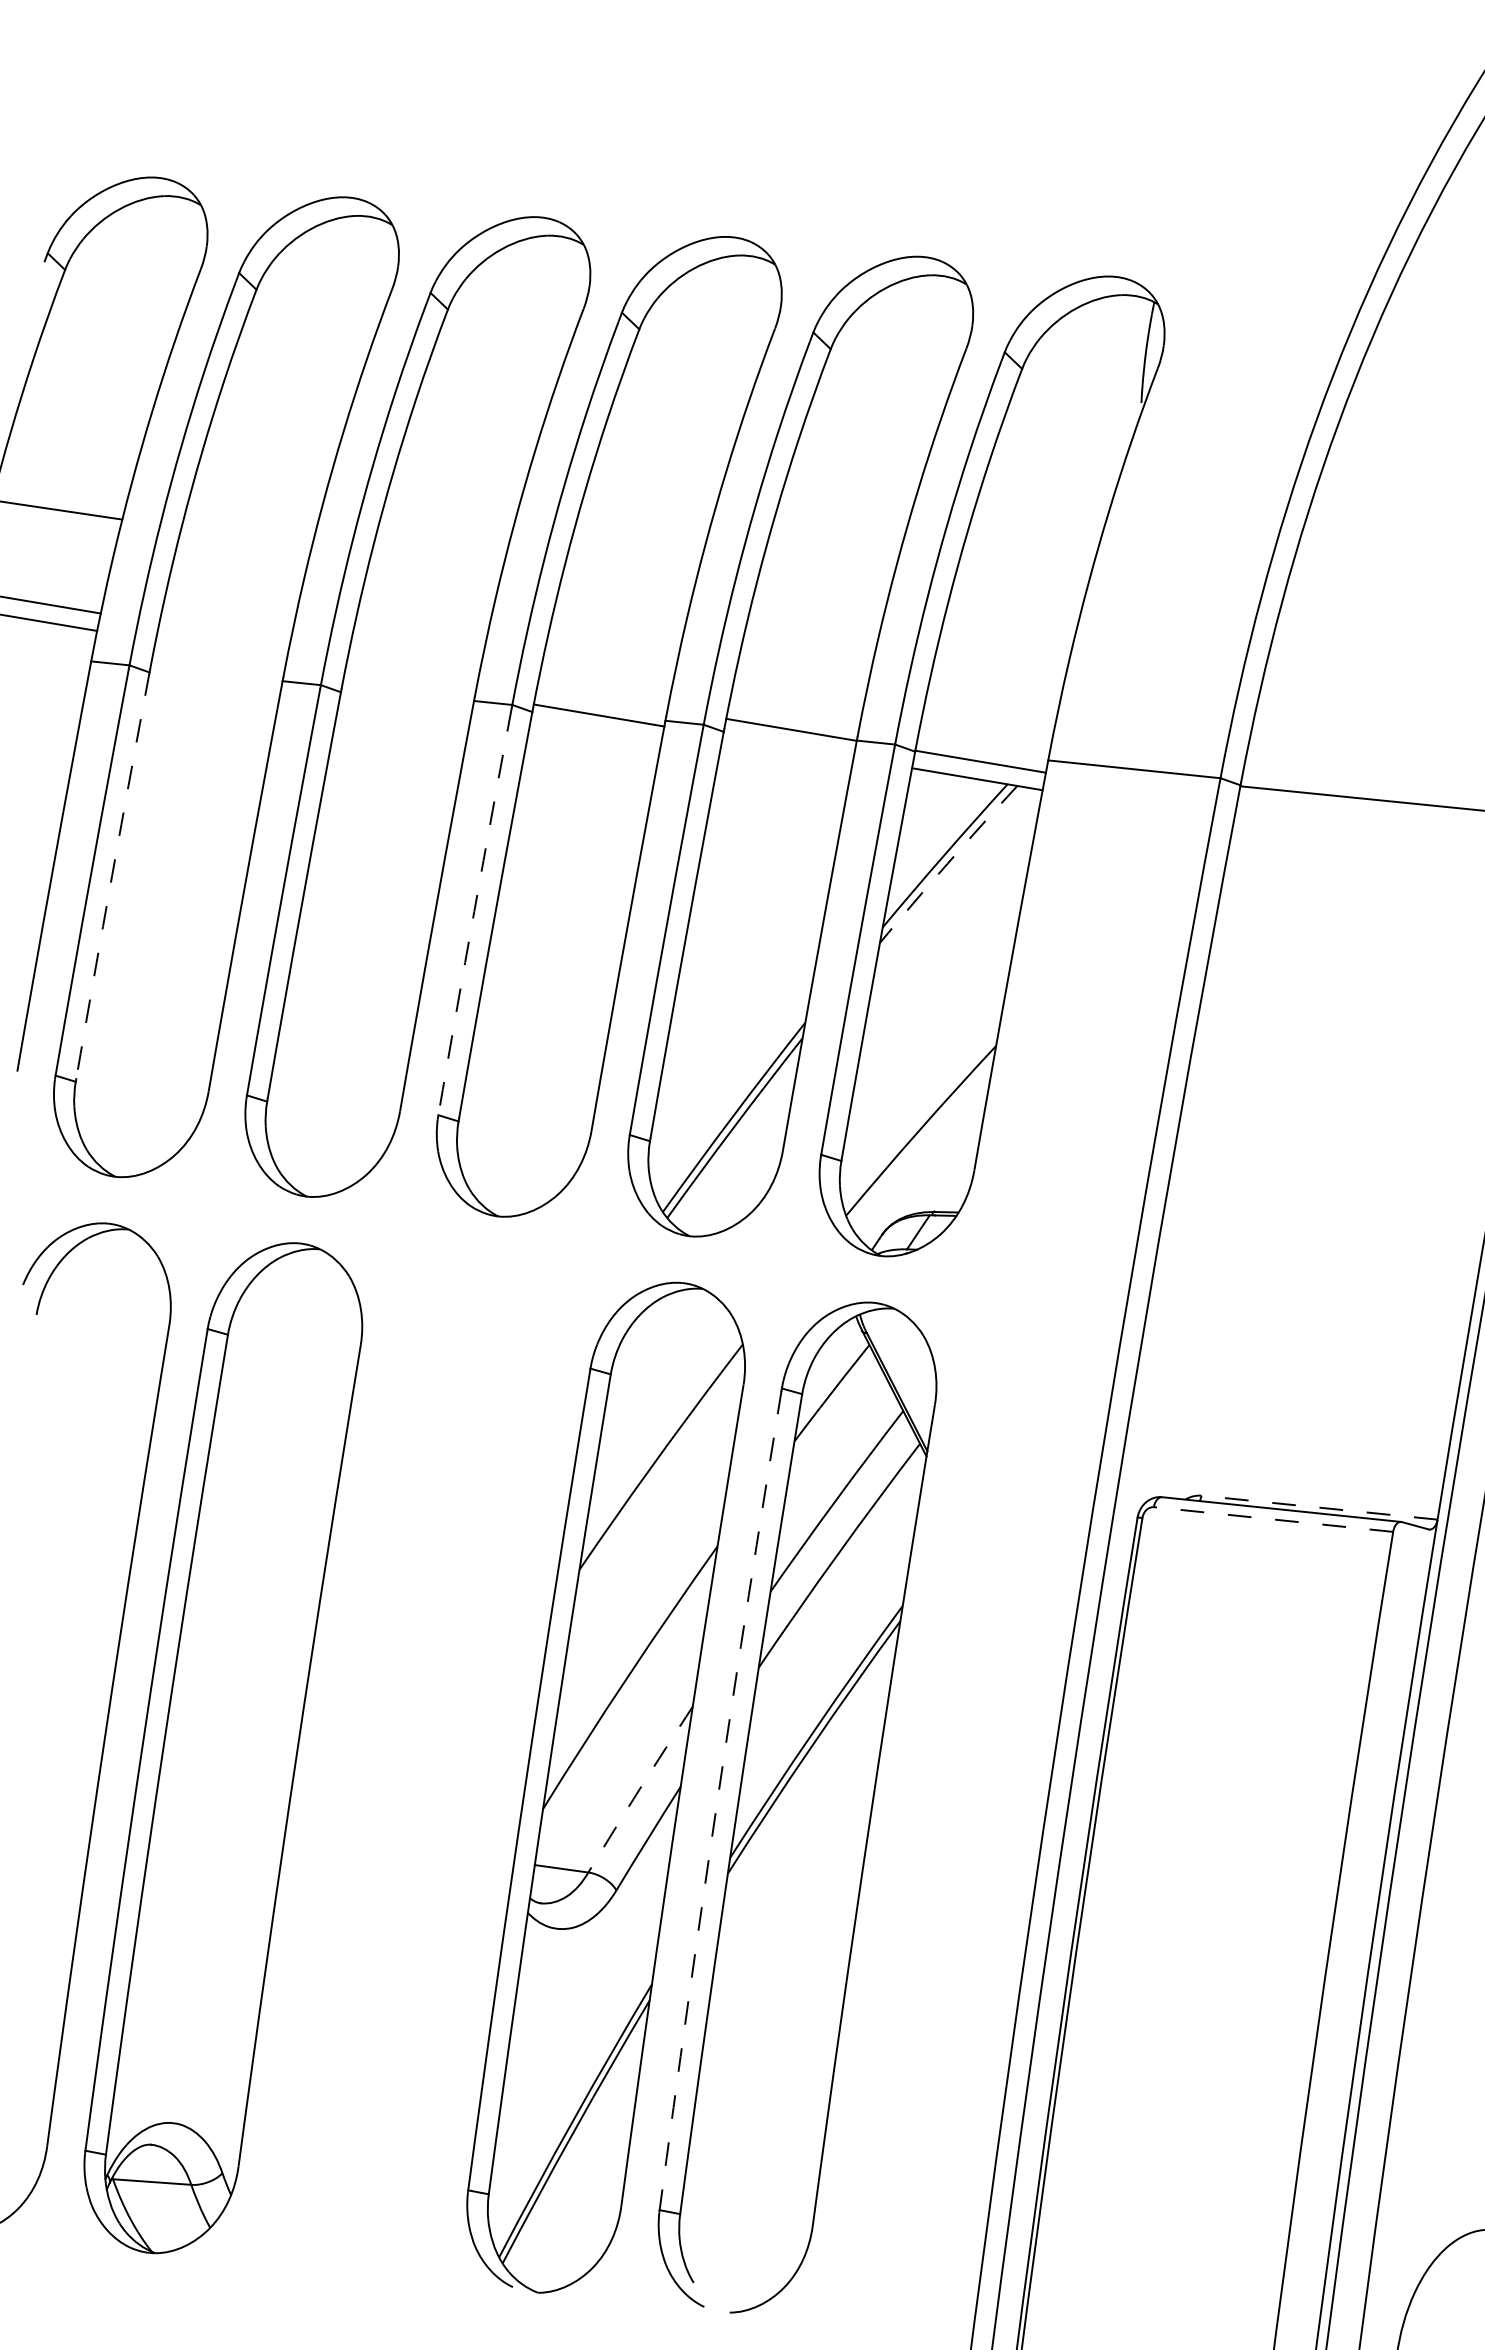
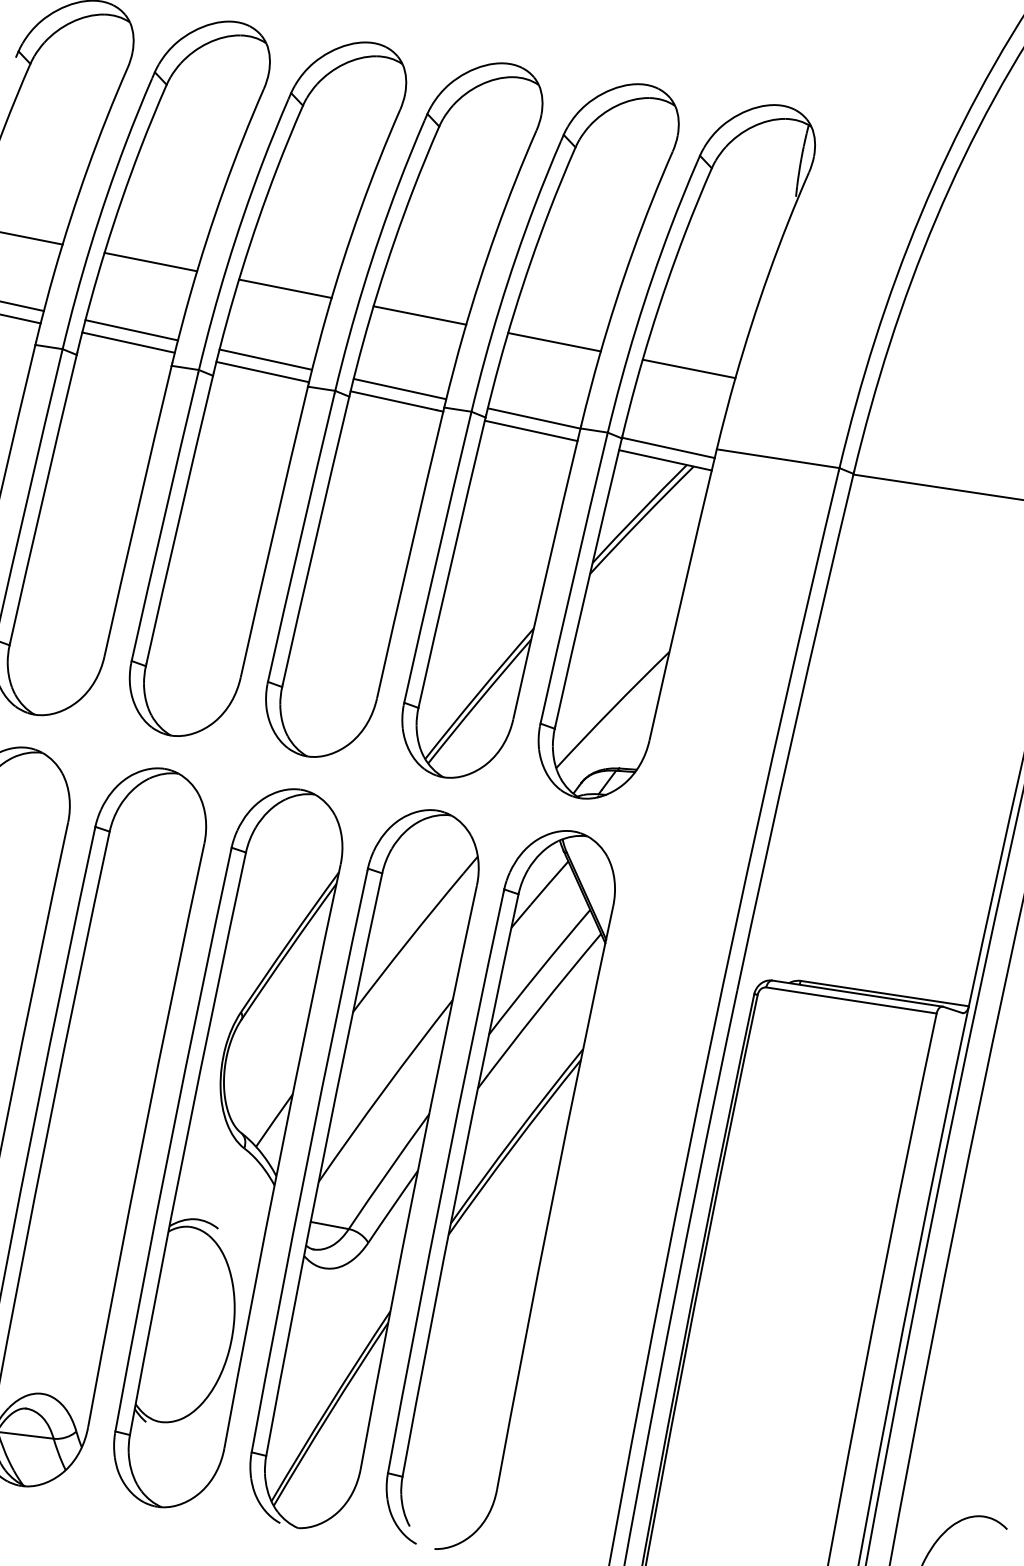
line: (246, 537) -> (150, 261), added
line: (435, 565) -> (285, 288), added
line: (625, 593) -> (420, 315), added
line: (814, 621) -> (554, 341), added
line: (224, 634) -> (131, 330), added
line: (1003, 649) -> (688, 368), added
line: (220, 651) -> (128, 342), added
line: (413, 666) -> (265, 359), added
line: (409, 683) -> (262, 371), added
line: (602, 697) -> (400, 388), added
line: (788, 747) -> (531, 431), added
arc: (947, 863) -> (641, 519), dashed -> solid
arc: (112, 875) -> (43, 498), dashed -> solid
arc: (474, 911) -> (300, 537), dashed -> solid
line: (1319, 1507) -> (884, 993), dashed -> solid
line: (1273, 1519) -> (851, 1000), dashed -> solid
part: (414, 1767) -> (228, 1147), added
arc: (639, 1789) -> (388, 1171), dashed -> solid
arc: (717, 1800) -> (443, 1182), dashed -> solid

